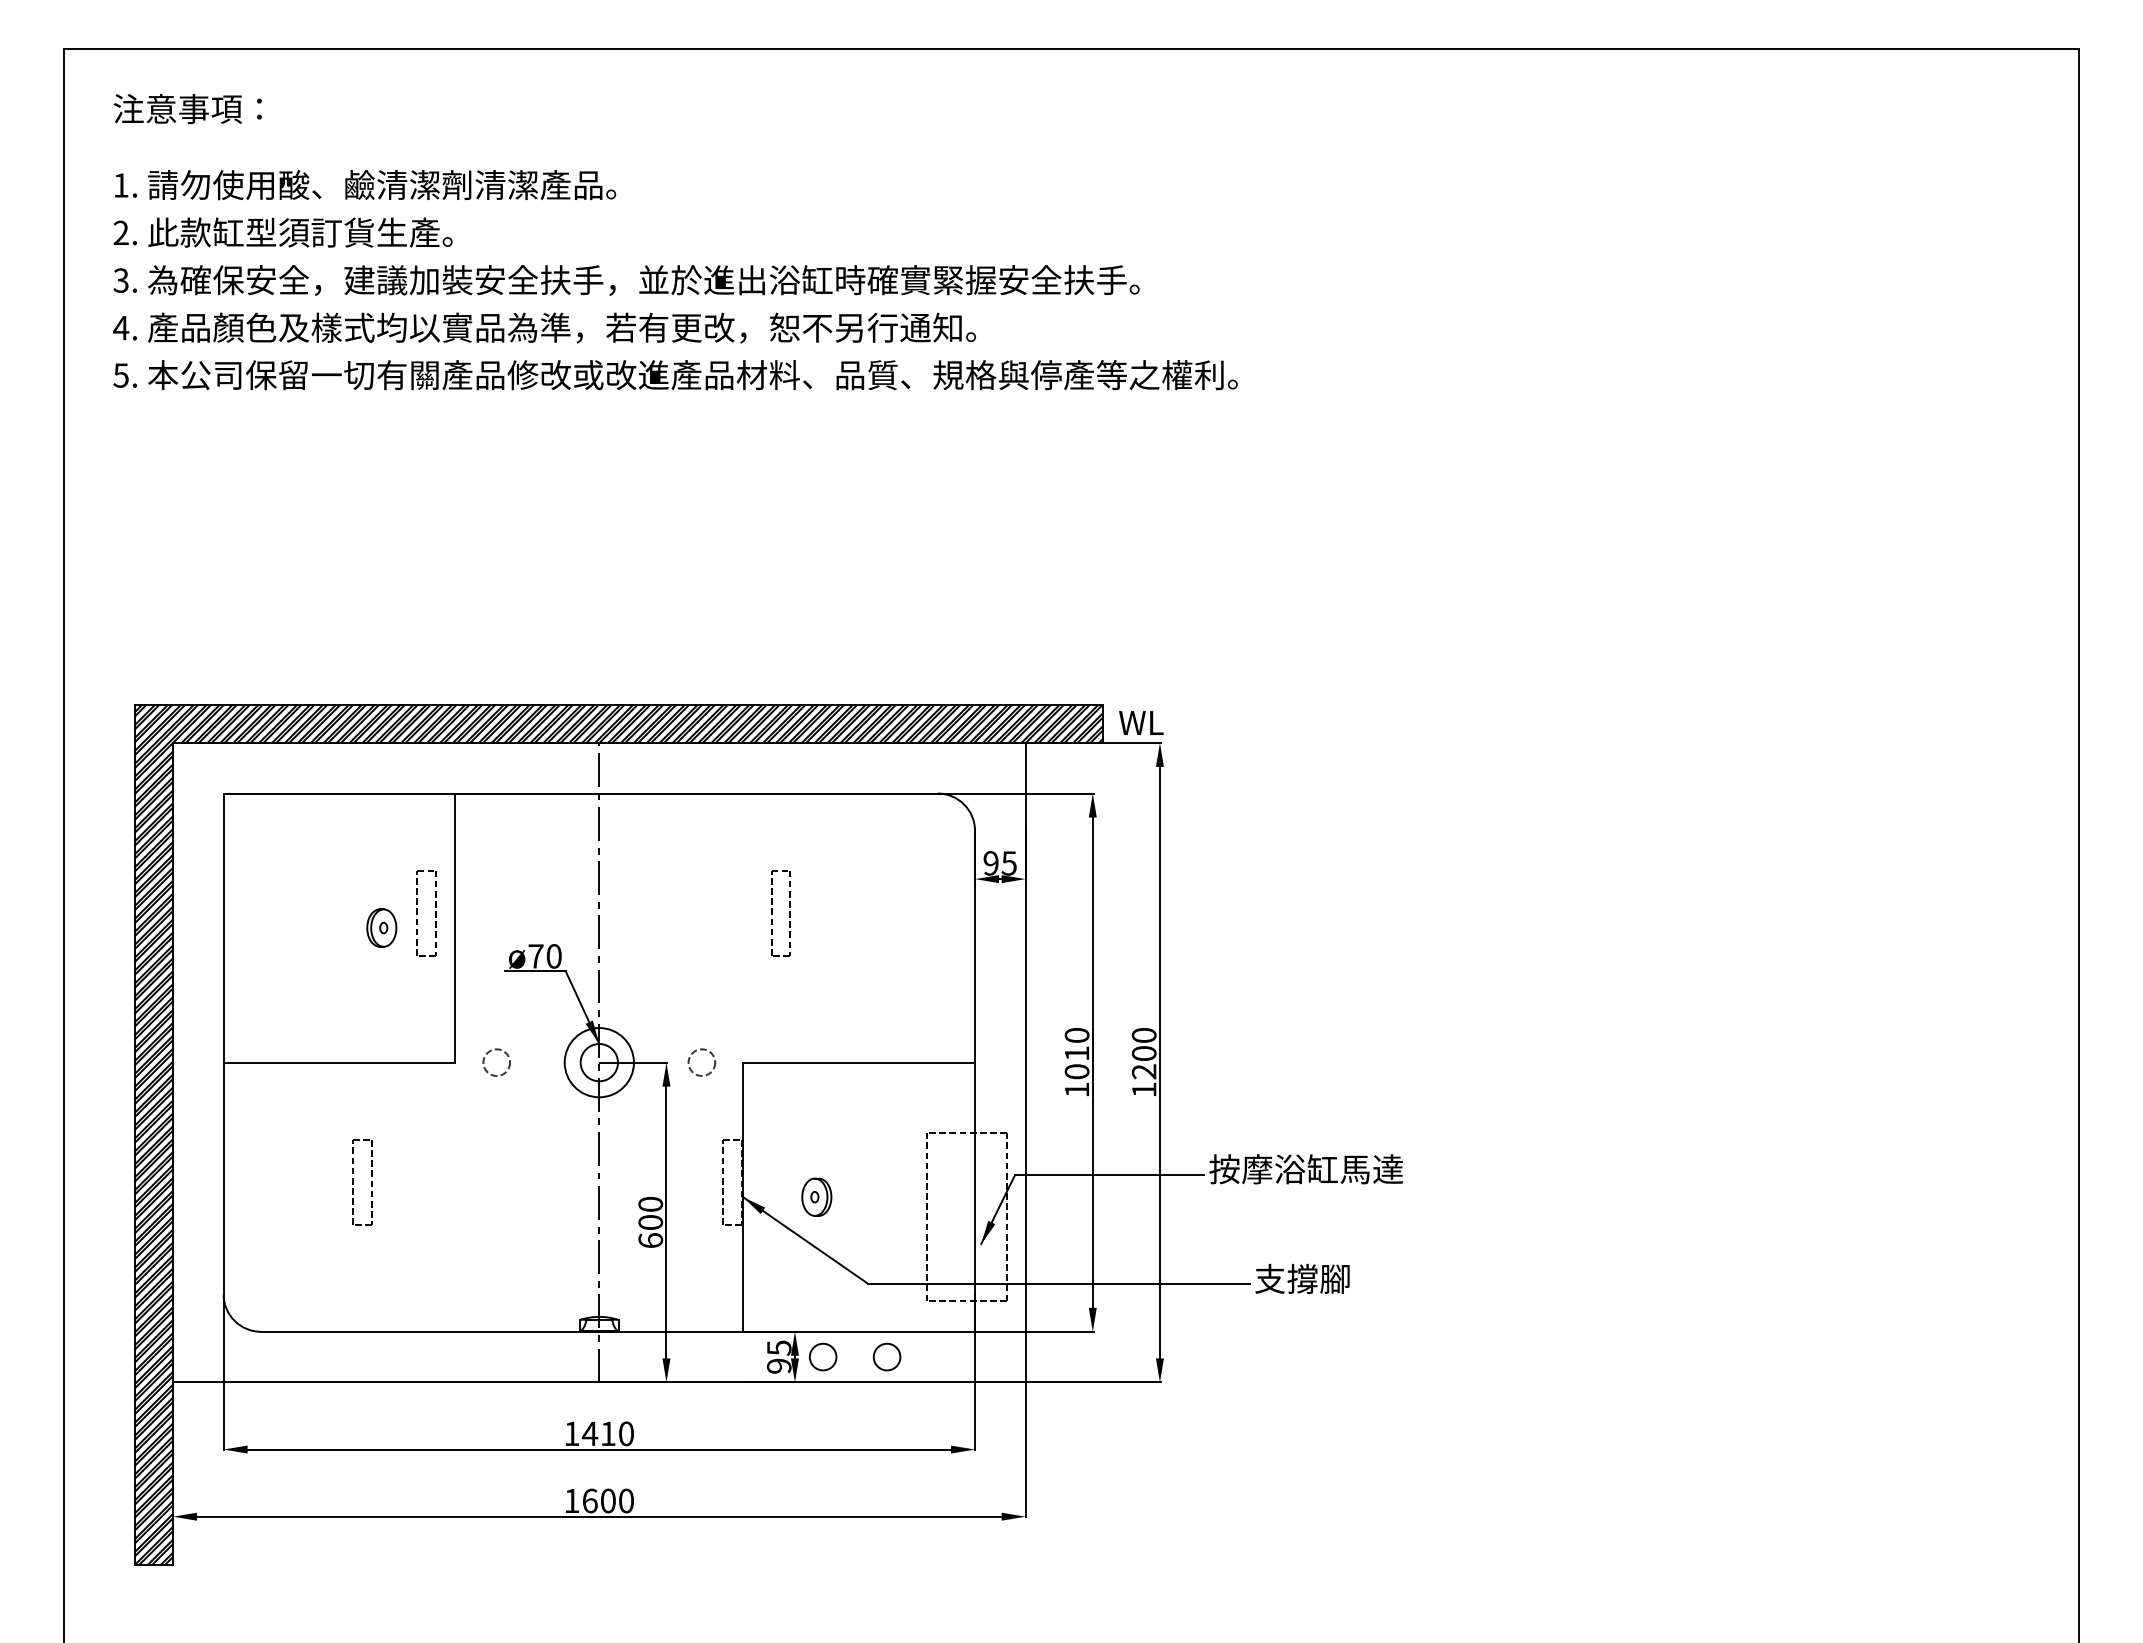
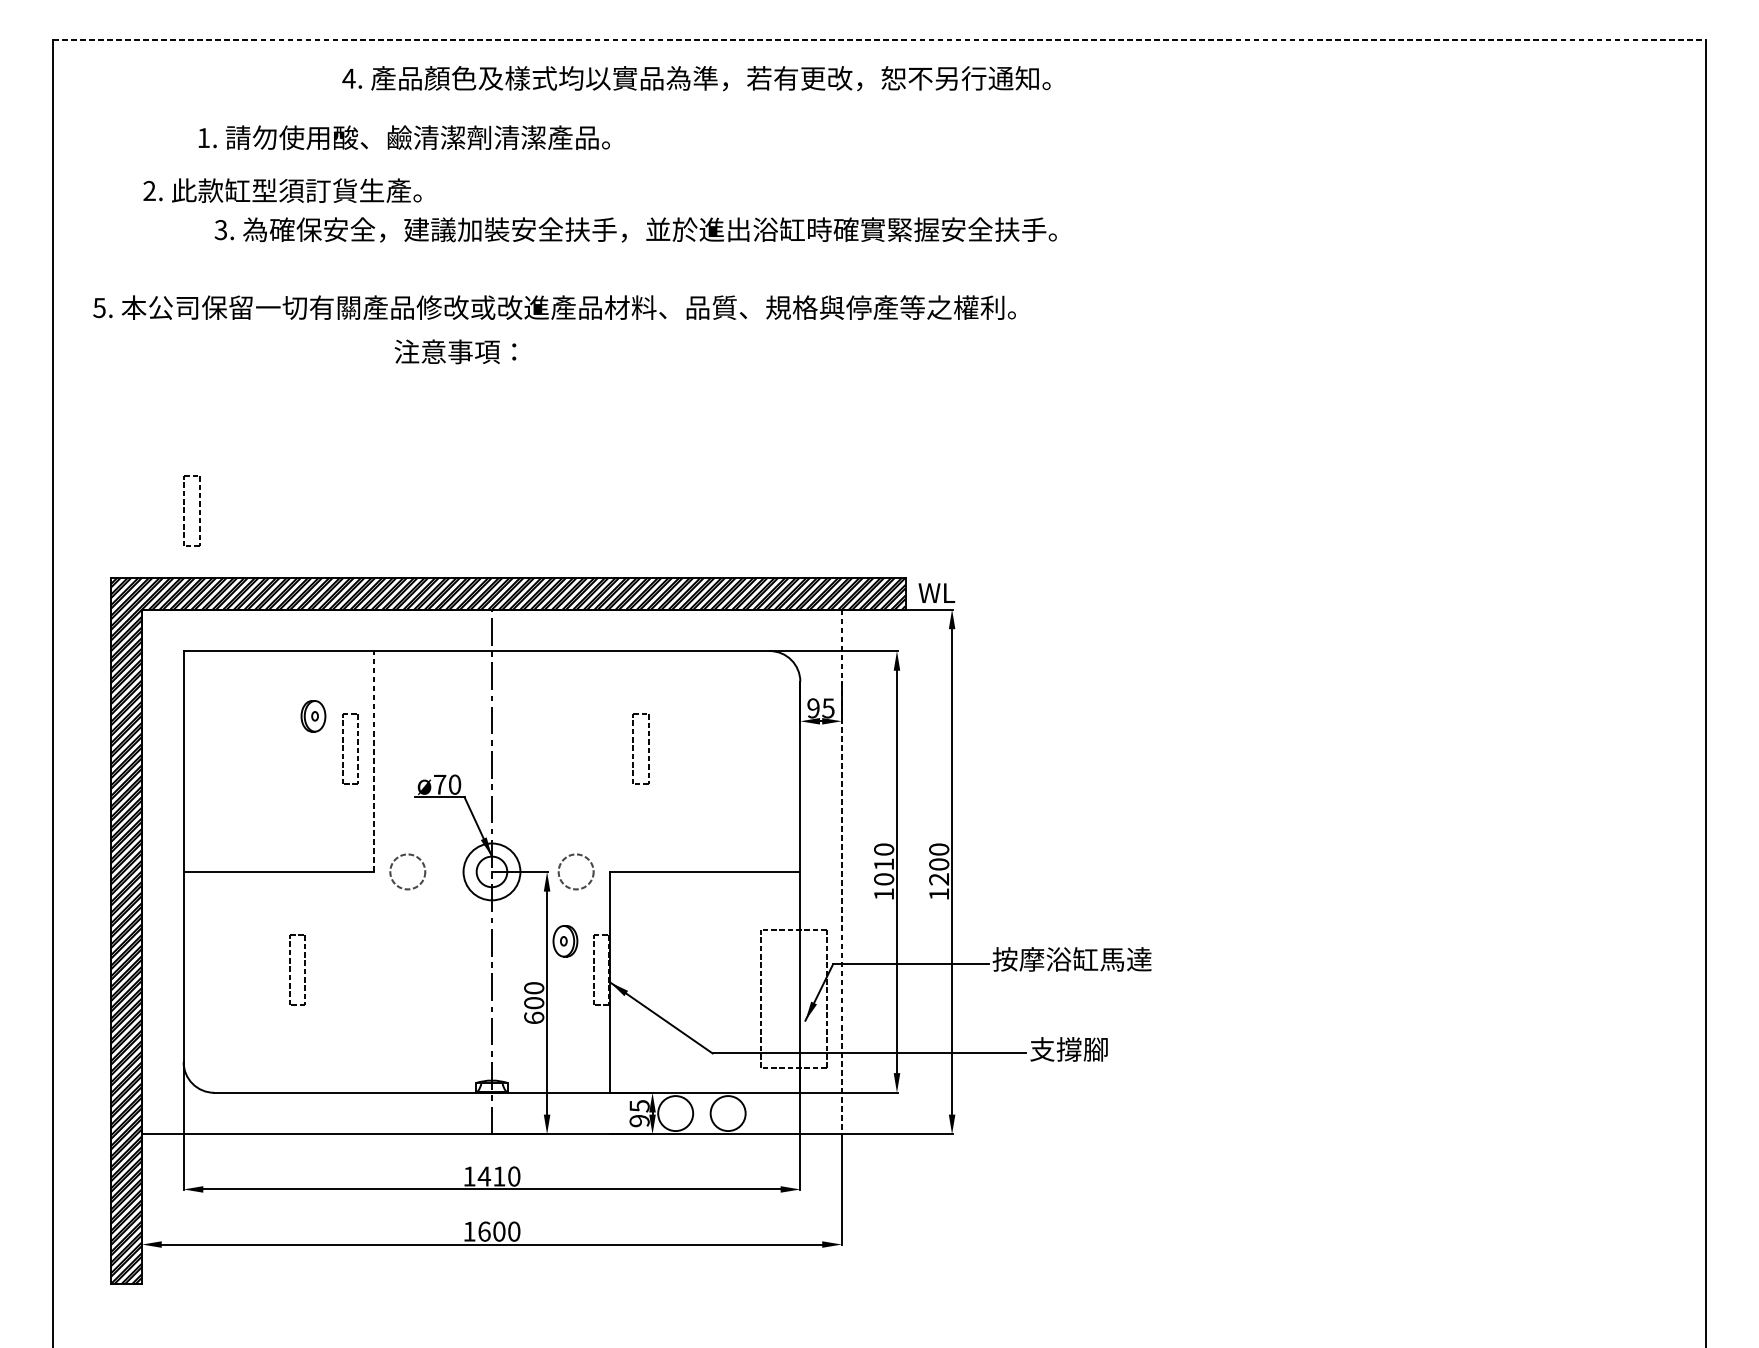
line: (1071, 49) -> (879, 40), solid -> dashed
text: (187, 108) -> (455, 351), moved
text: (365, 185) -> (404, 138), moved
text: (282, 232) -> (282, 190), moved
text: (626, 280) -> (635, 230), moved
text: (544, 327) -> (696, 78), moved
part: (224, 623) -> (184, 511), added
part: (381, 927) -> (313, 715), moved
line: (455, 928) -> (373, 761), solid -> dashed
circle: (496, 1062) -> (407, 871), size x1.6
circle: (701, 1062) -> (575, 871), size x1.6
line: (1025, 1062) -> (841, 871), solid -> dashed
part: (816, 1196) -> (565, 940), moved
circle: (822, 1356) -> (675, 1113), size x1.6
circle: (886, 1356) -> (727, 1113), size x1.6

